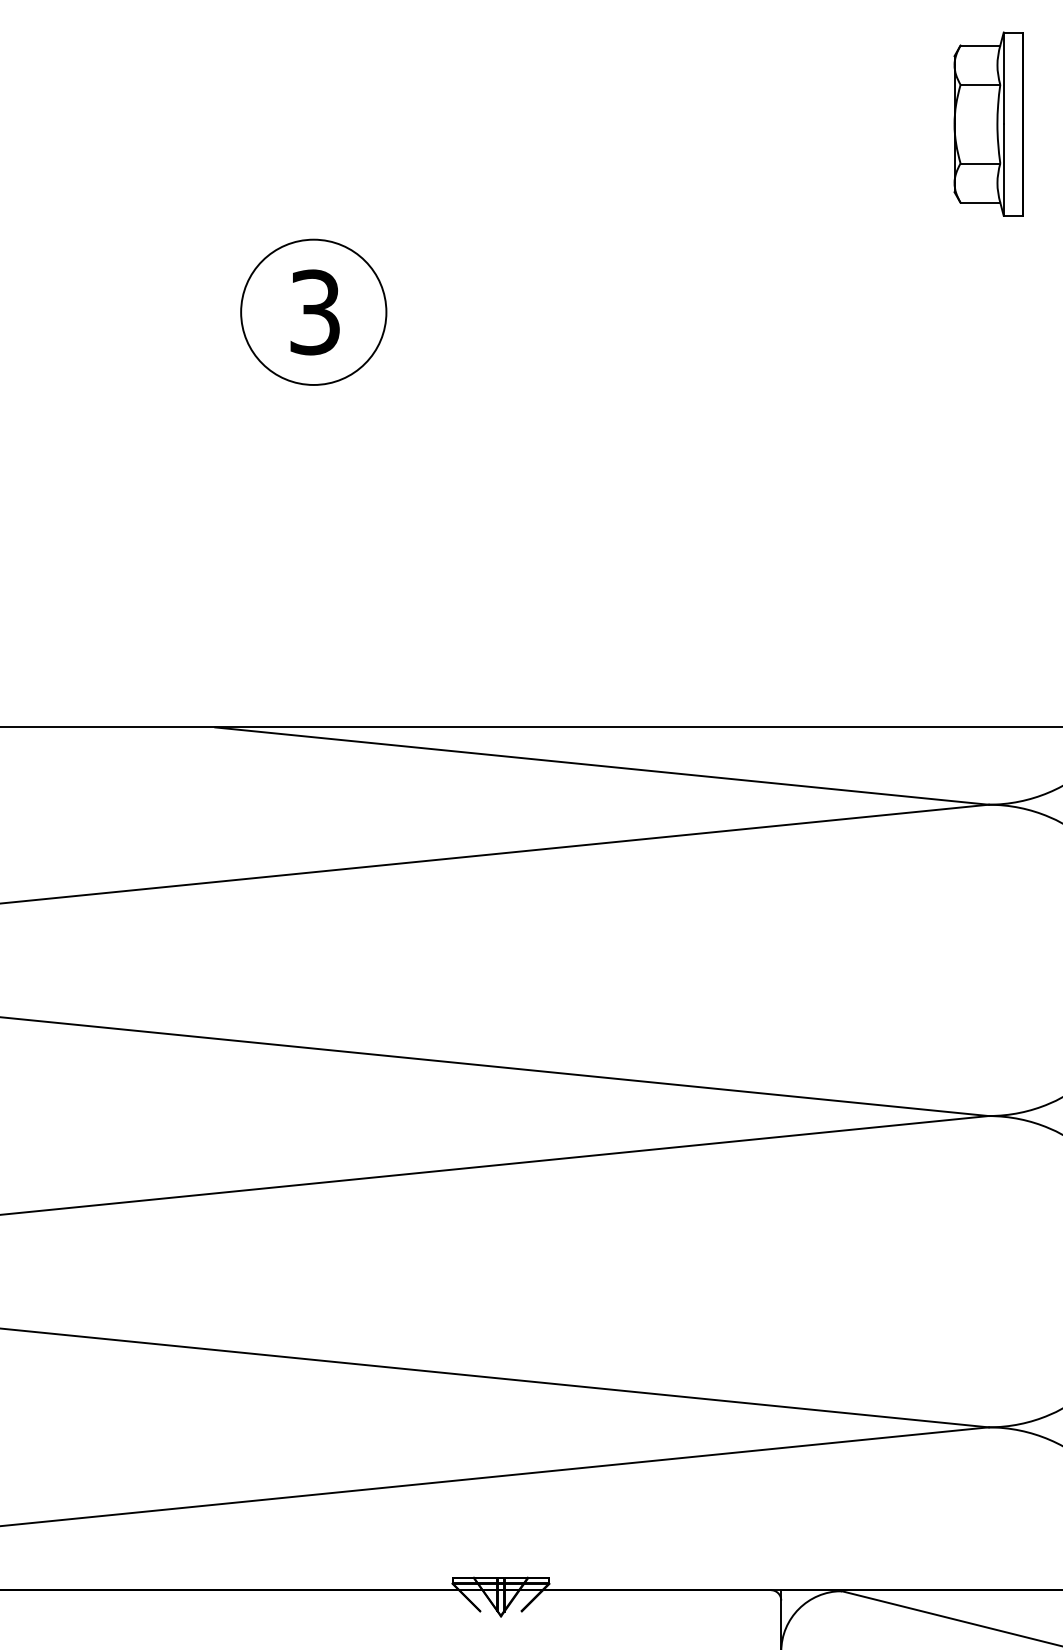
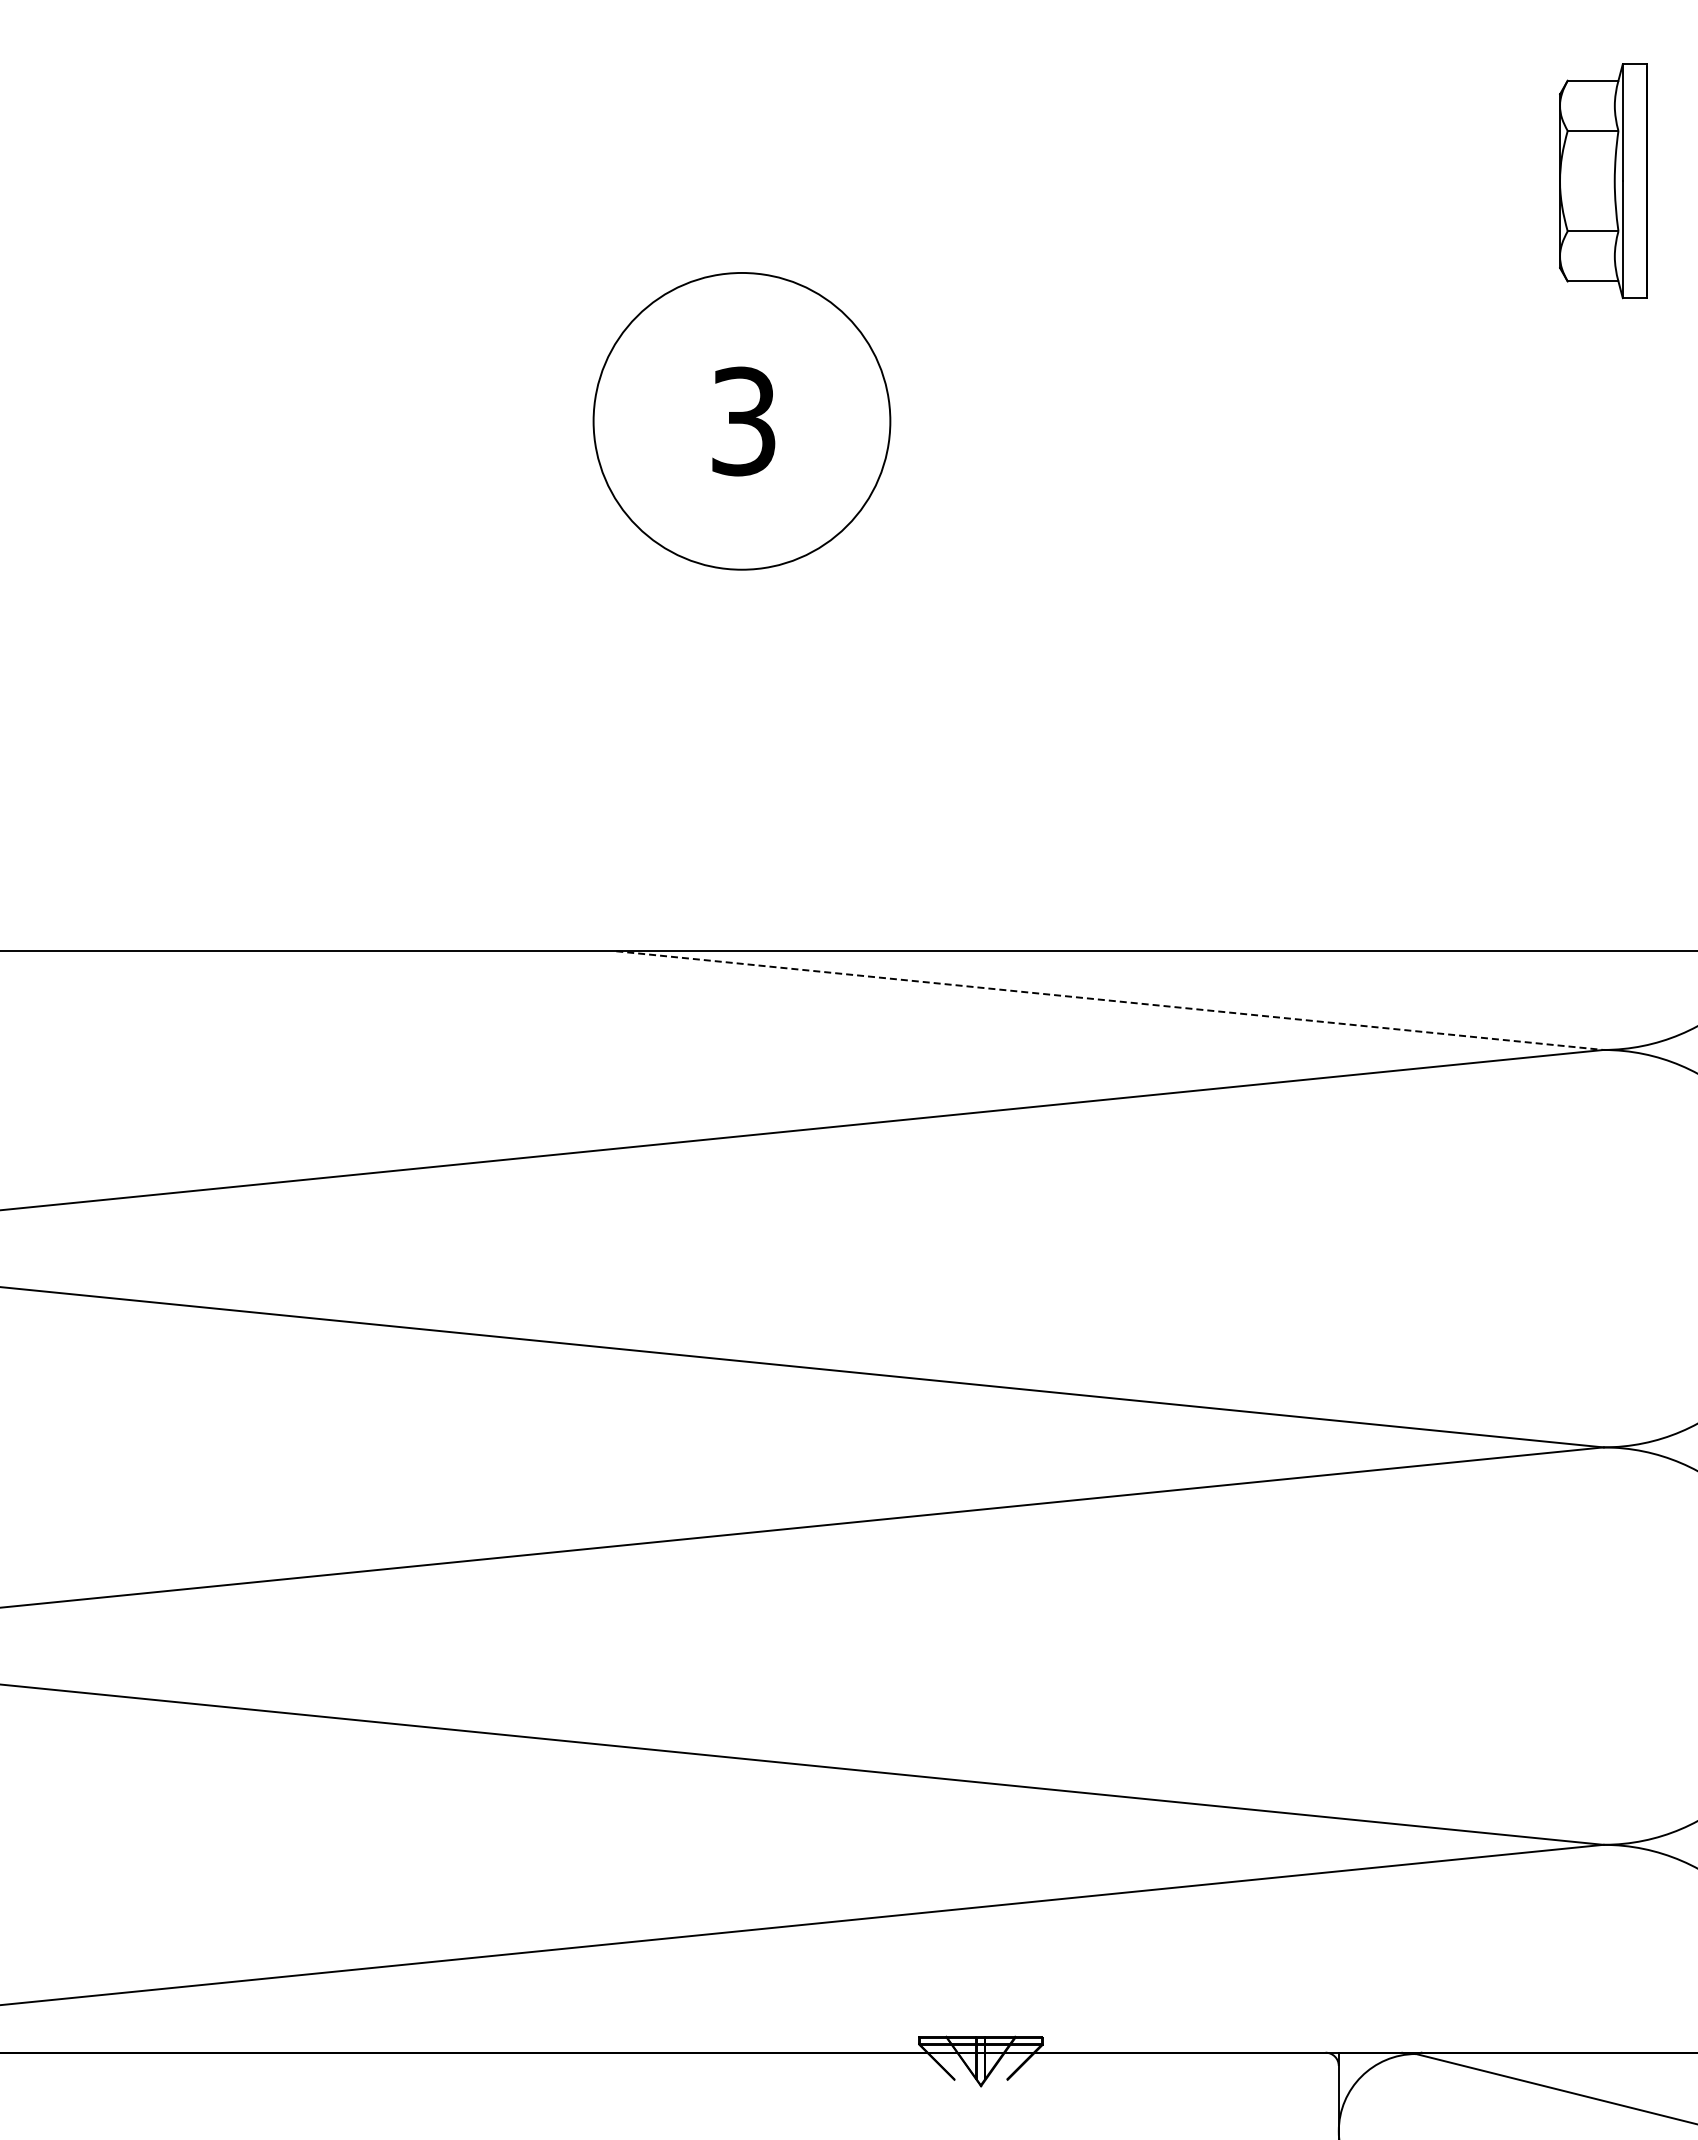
circle: (313, 312) -> (741, 421), size x1.6
line: (602, 765) -> (1110, 1000), solid -> dashed

